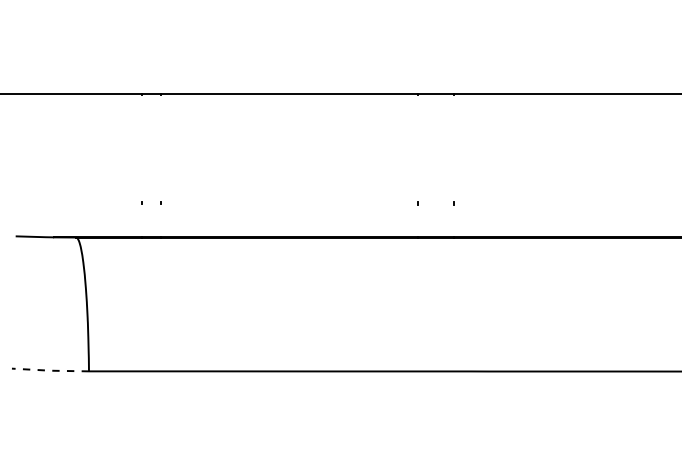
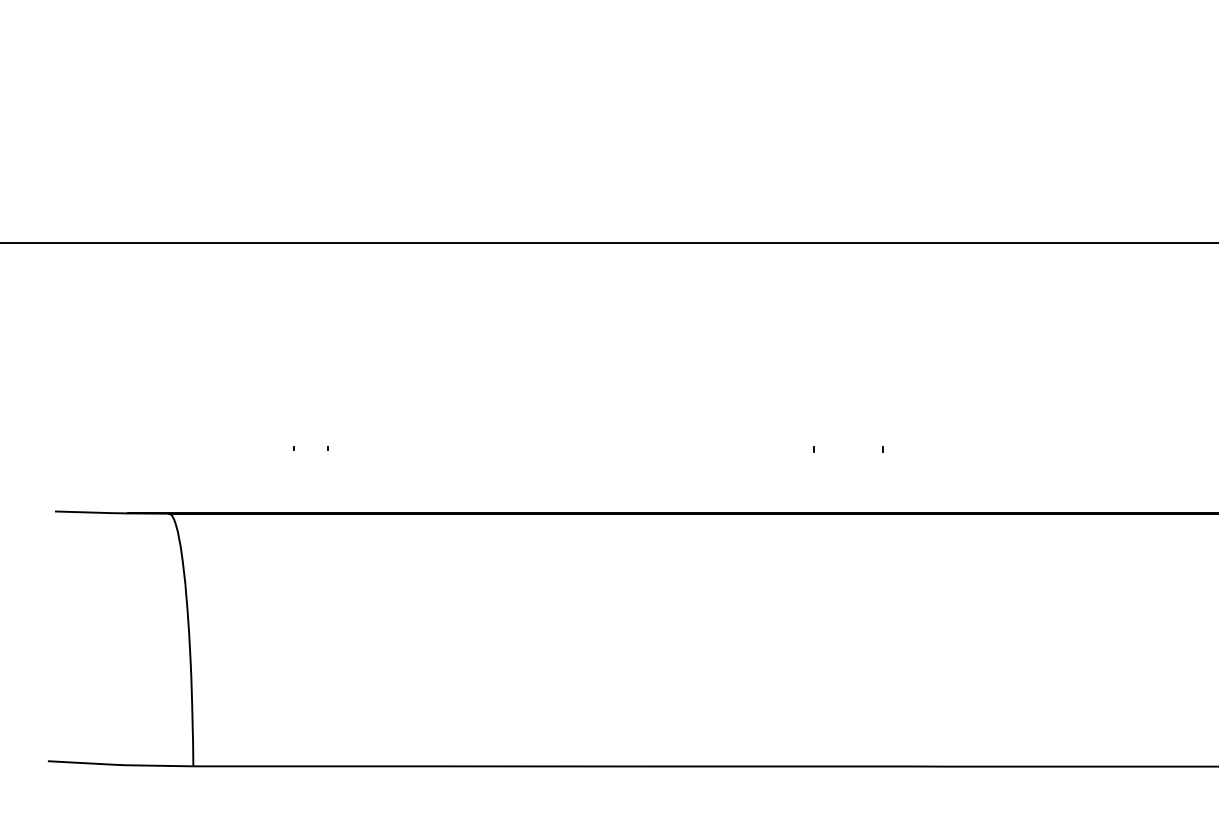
line: (50, 370) -> (120, 764), dashed -> solid

